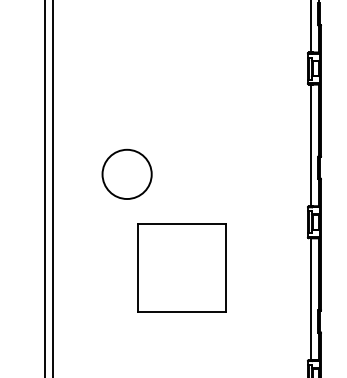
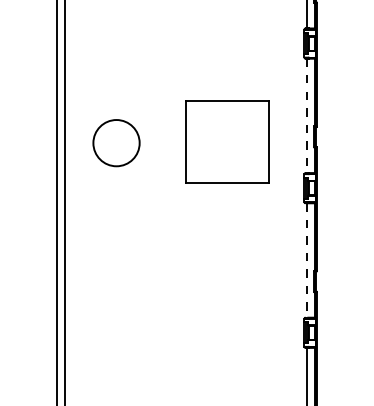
line: (311, 146) -> (307, 116), solid -> dashed
circle: (127, 174) -> (116, 143), moved
part: (182, 267) -> (227, 141), moved
line: (311, 299) -> (307, 260), solid -> dashed

